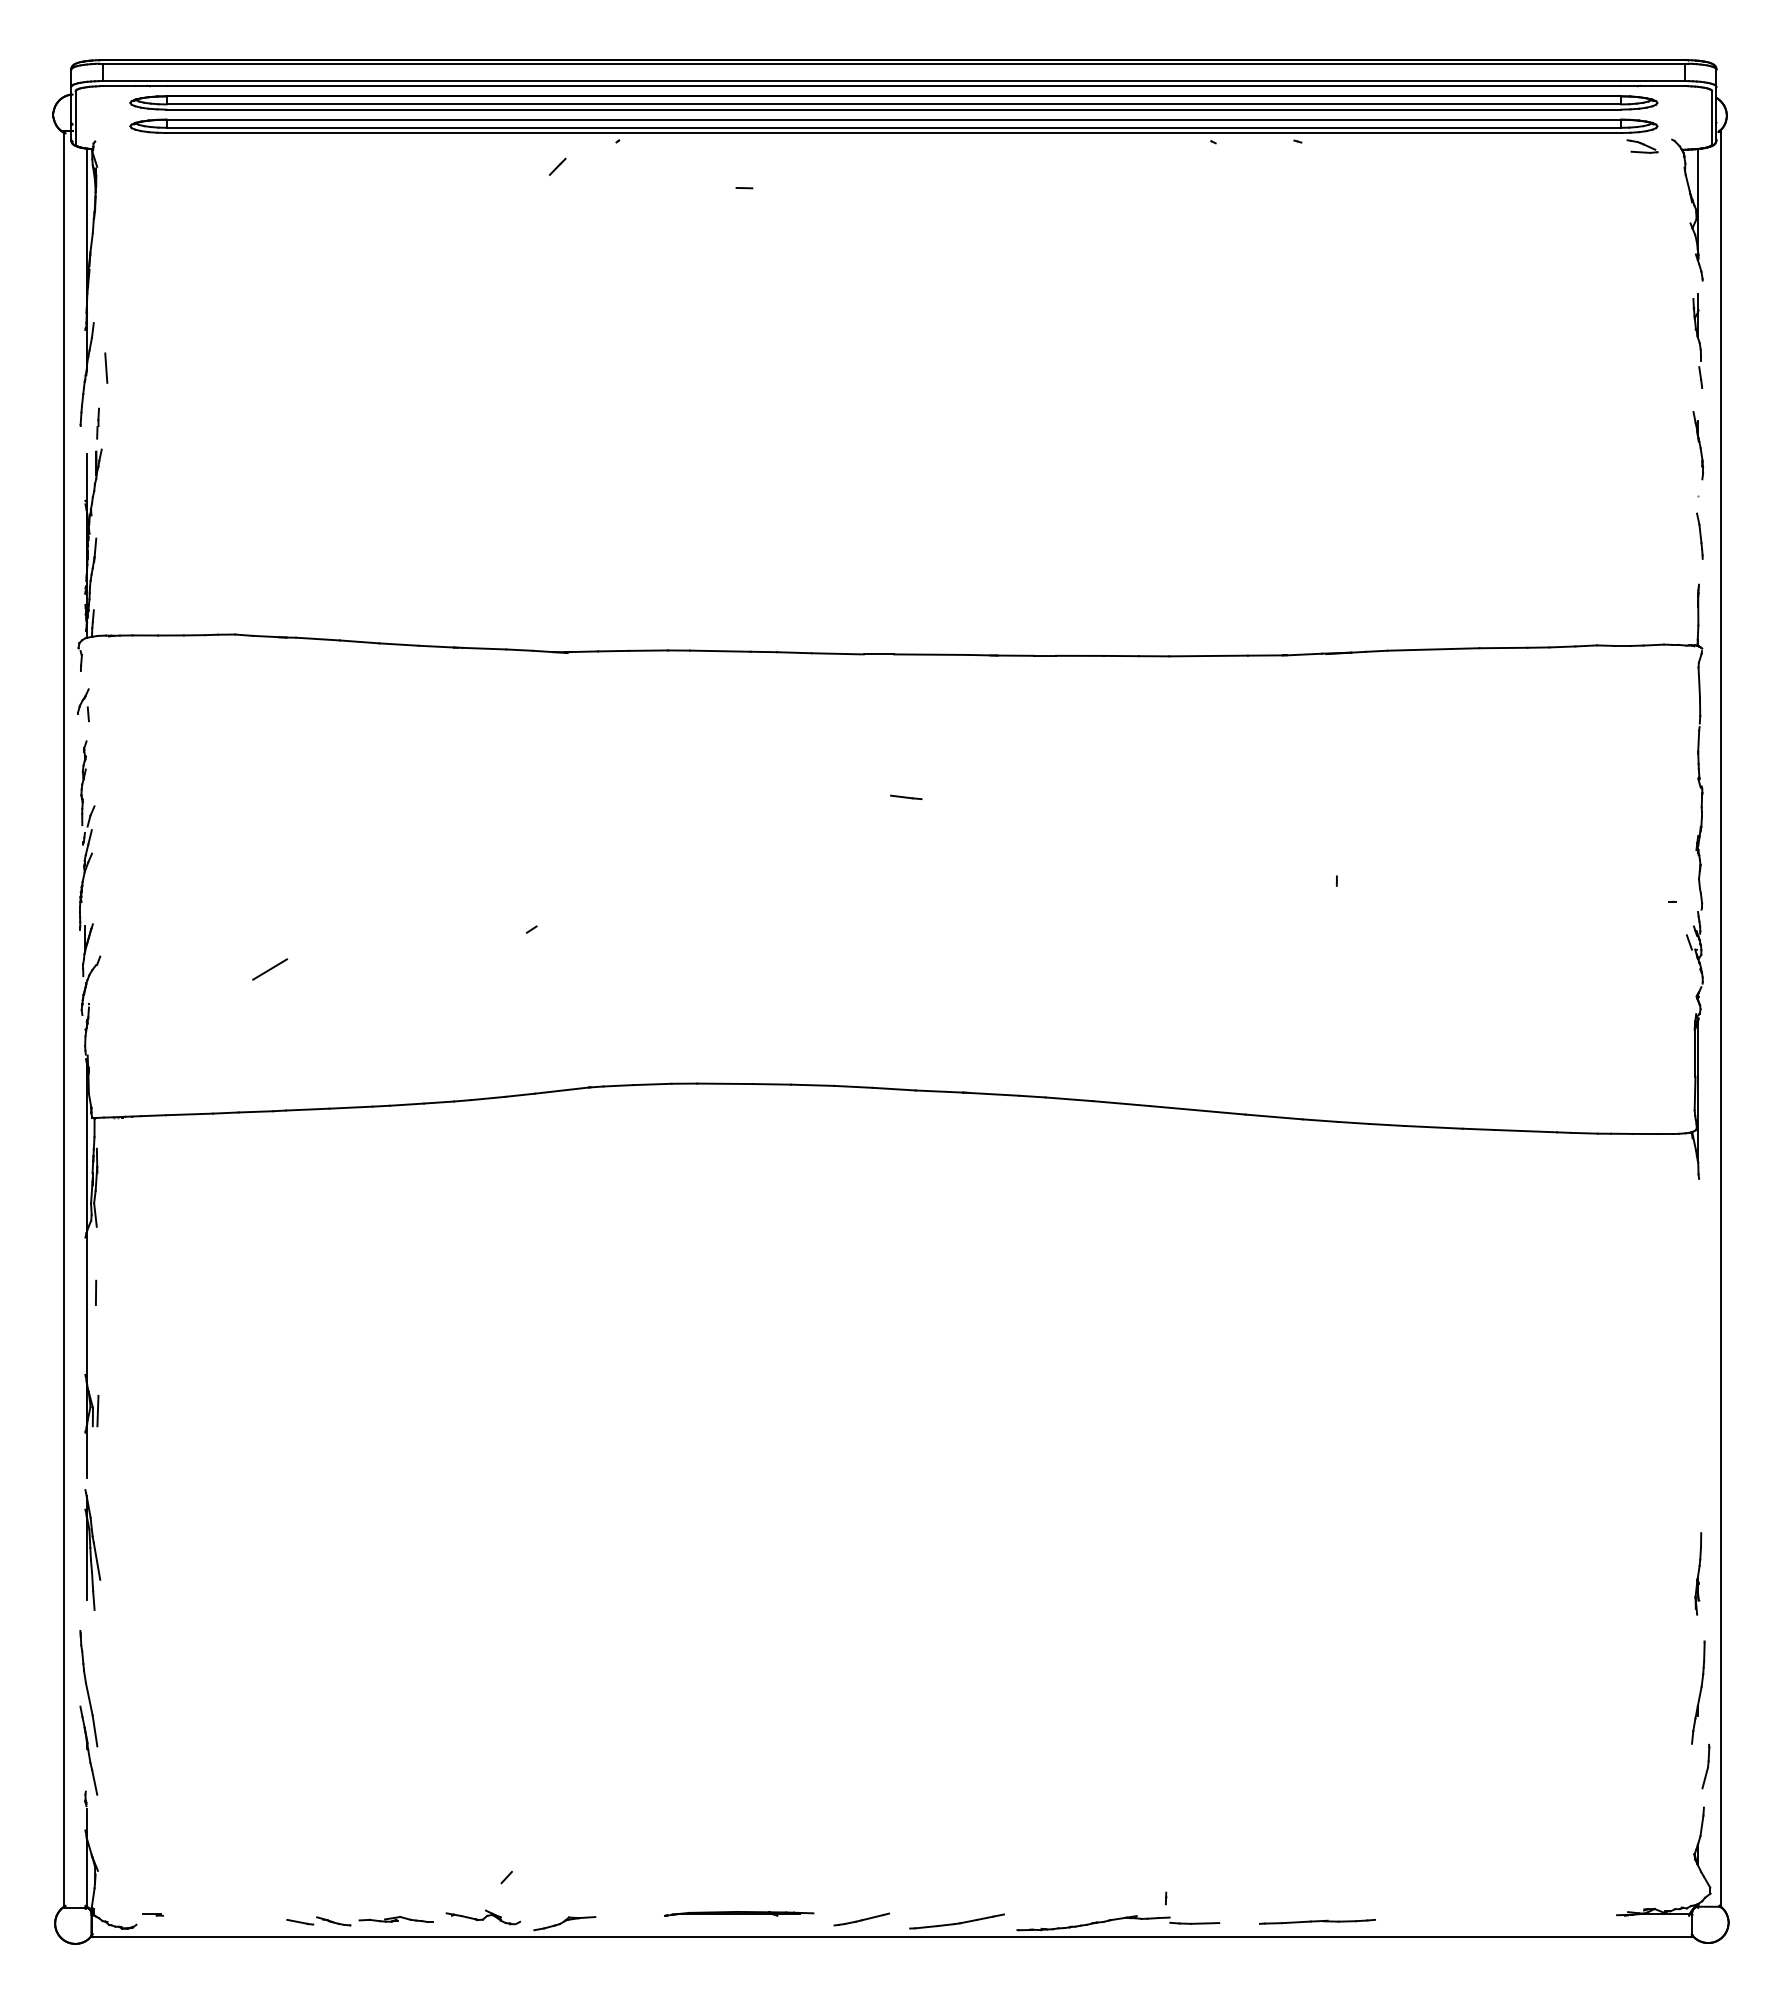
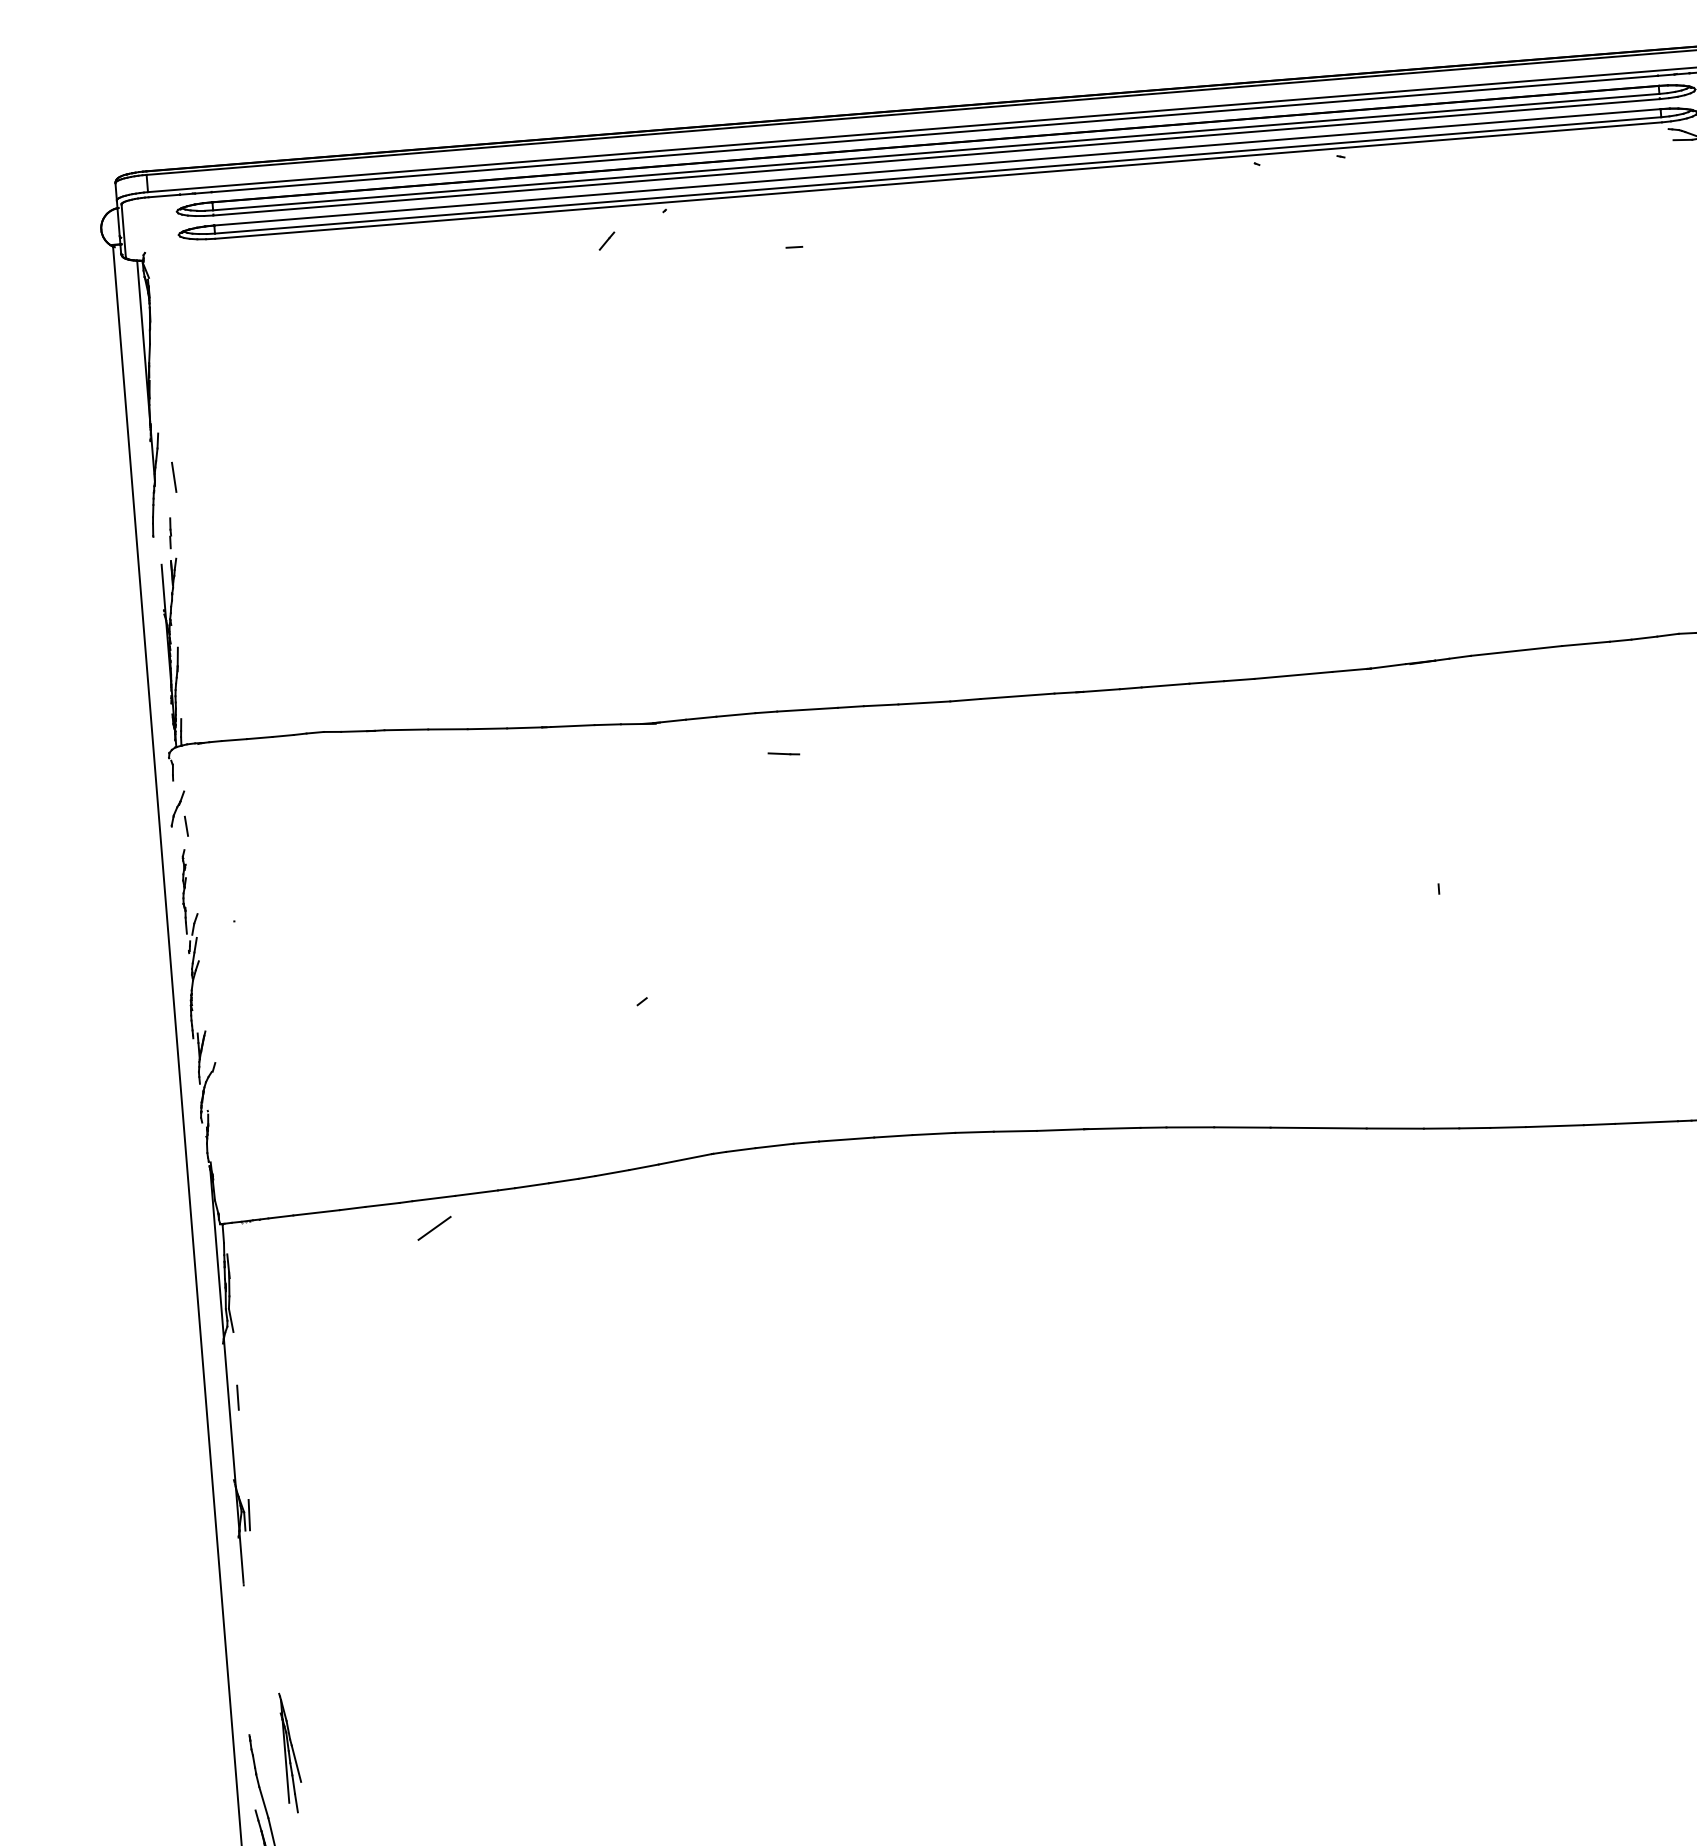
part: (82, 705) -> (177, 814), size x1.4
line: (906, 796) -> (784, 752), moved
line: (270, 969) -> (434, 1228), moved
part: (92, 1549) -> (290, 1752), moved

